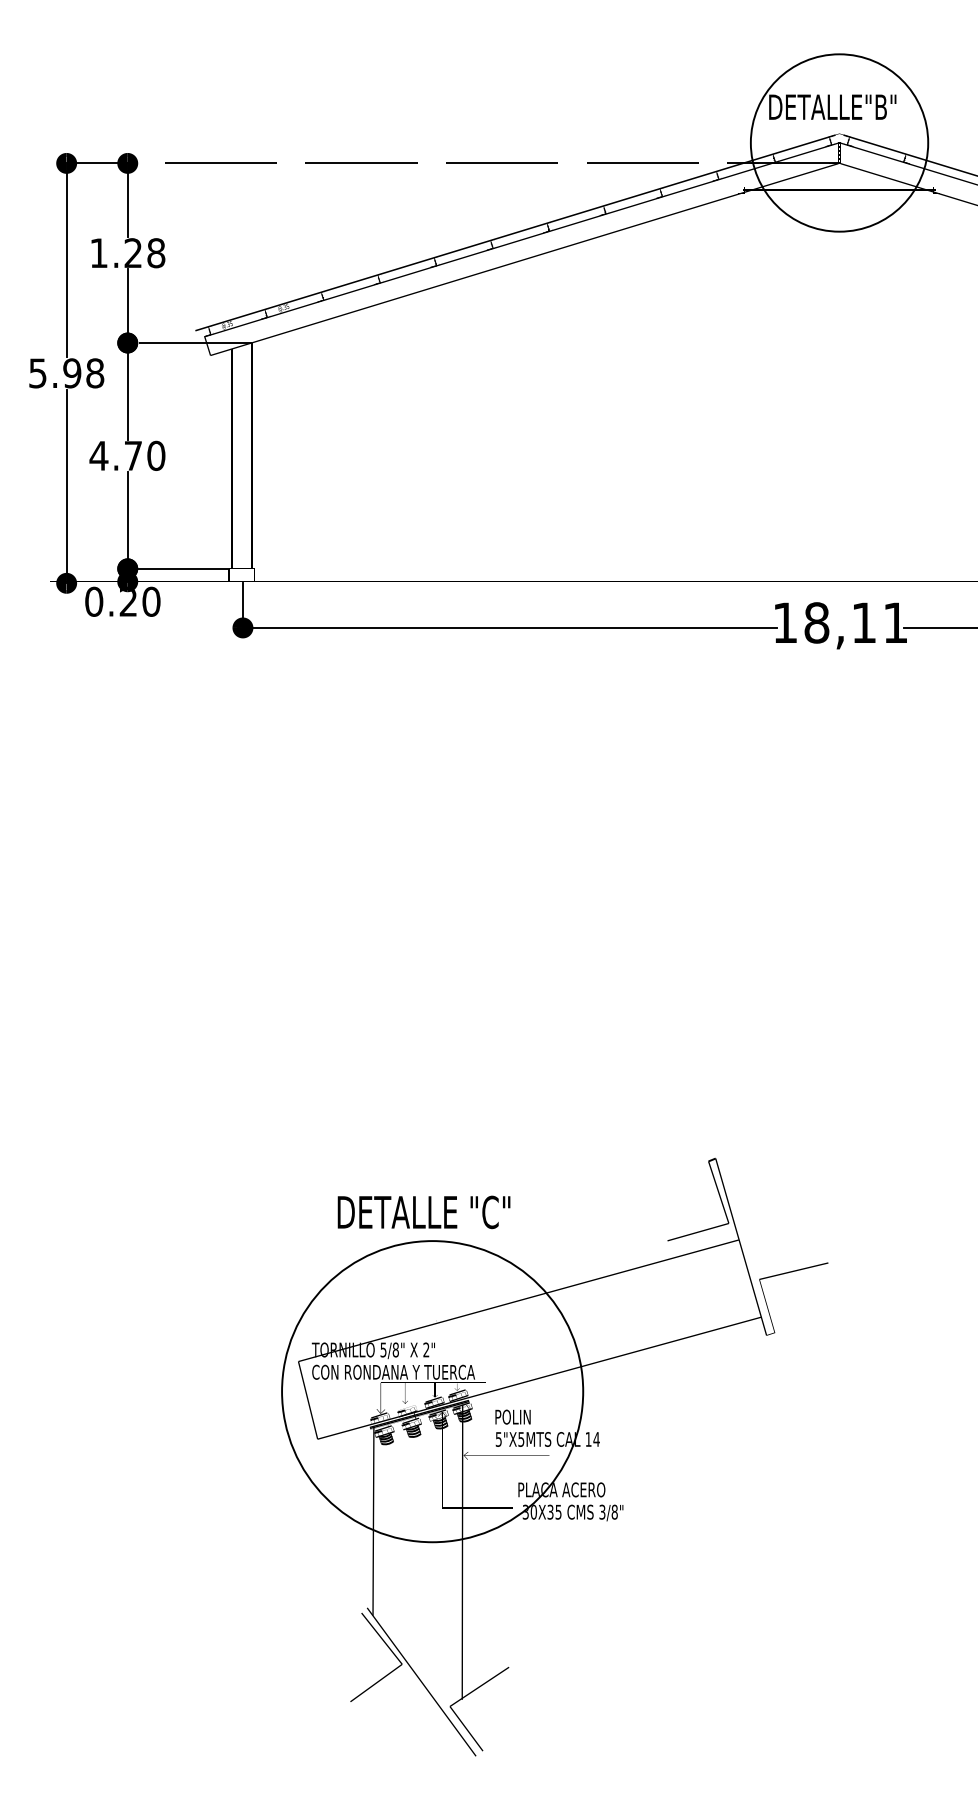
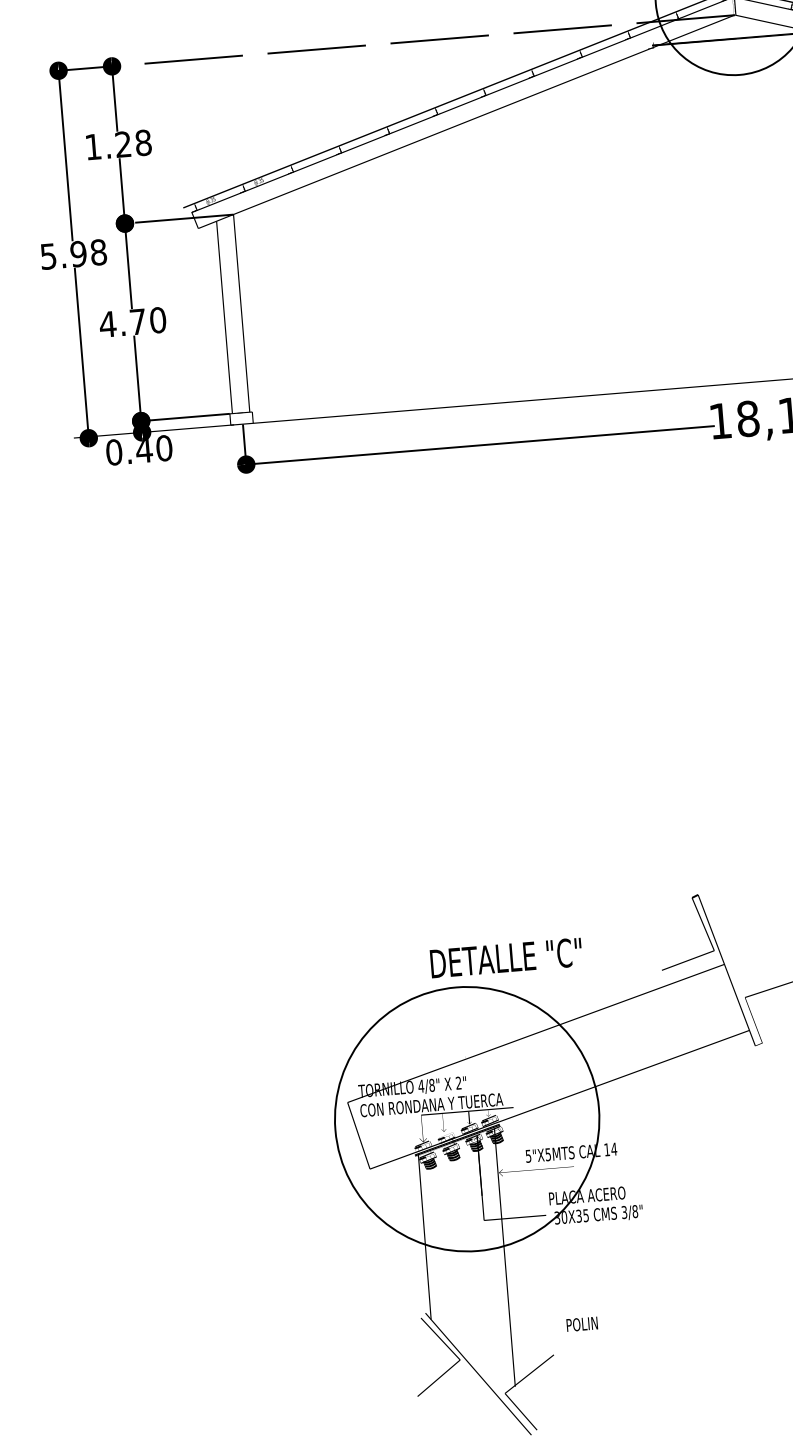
text: (128, 601) -> (144, 449), 0.20 -> 0.40
text: (423, 1212) -> (505, 958), moved
text: (383, 1349) -> (421, 1085), 5/8" -> 4/8"
text: (512, 1416) -> (581, 1323), moved

